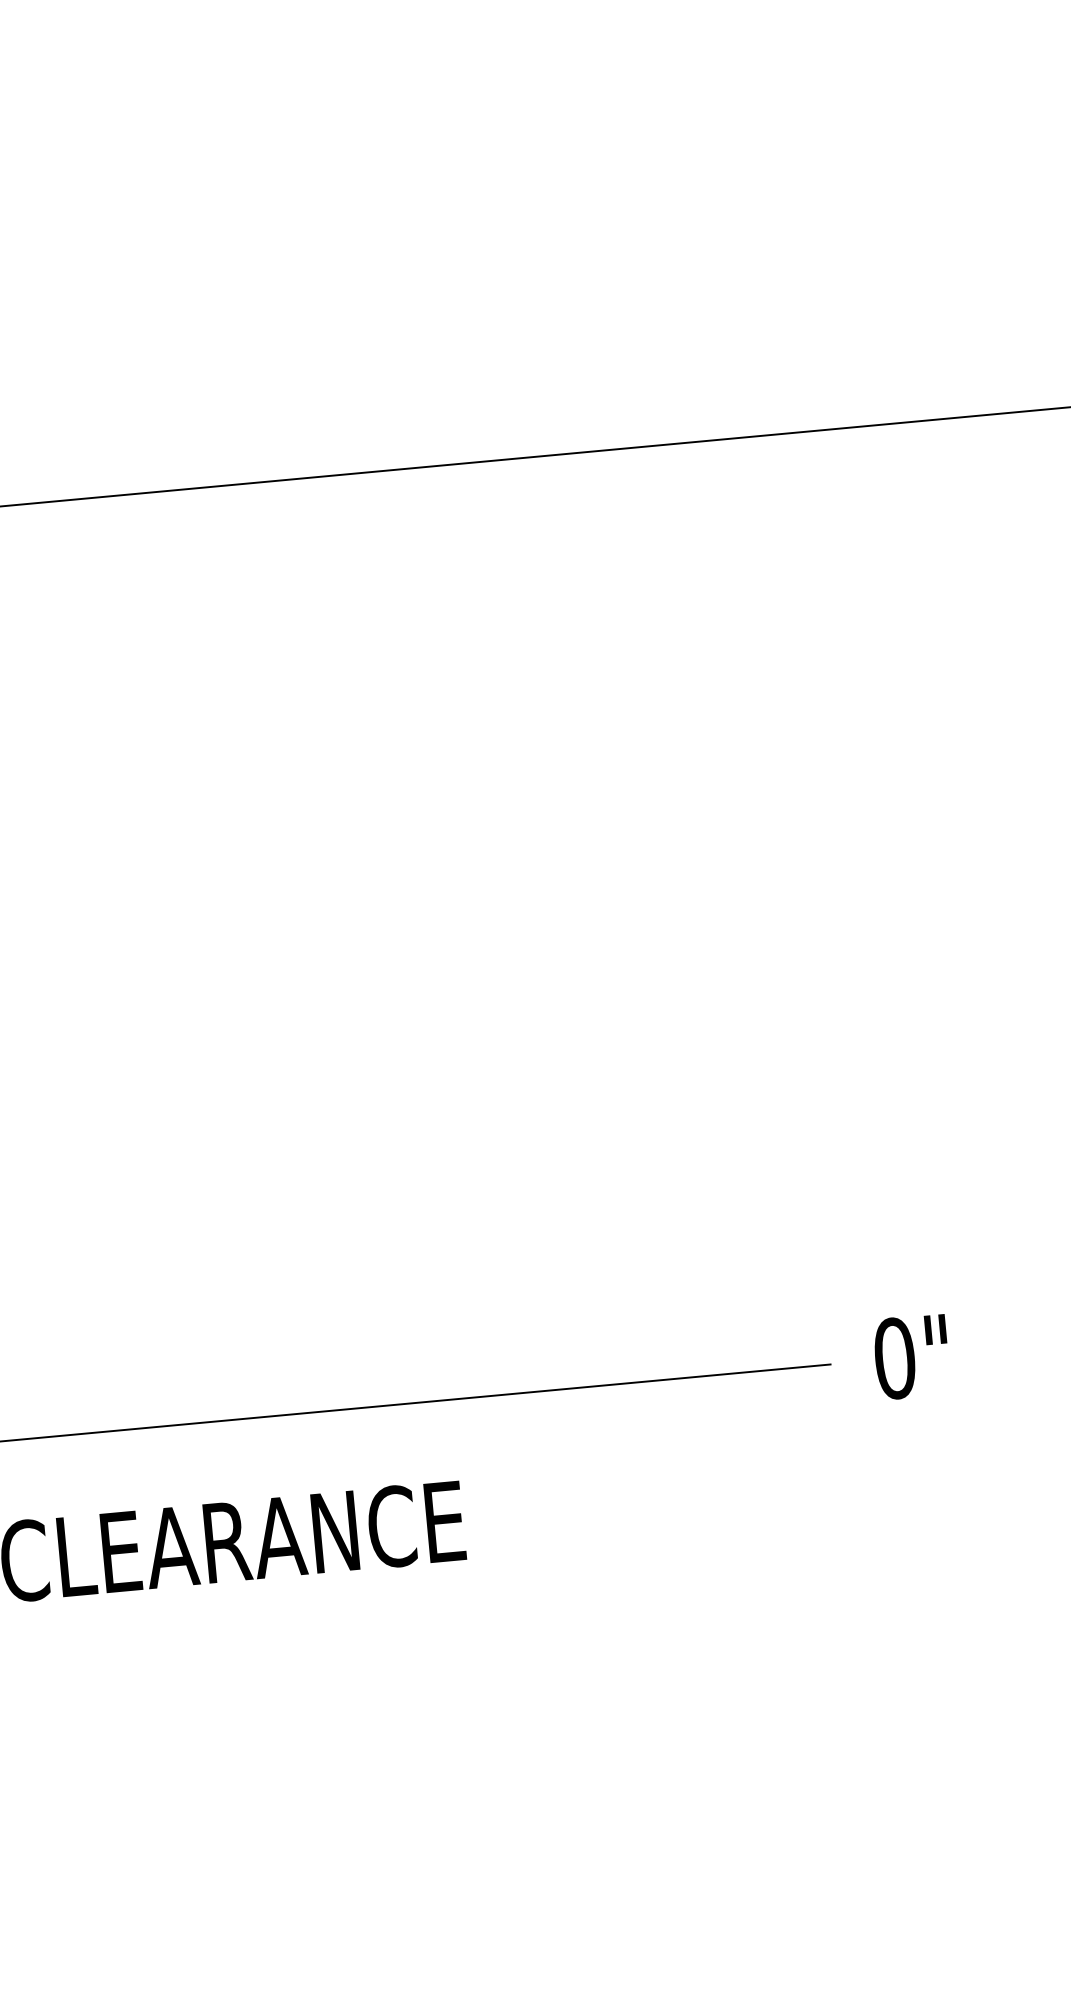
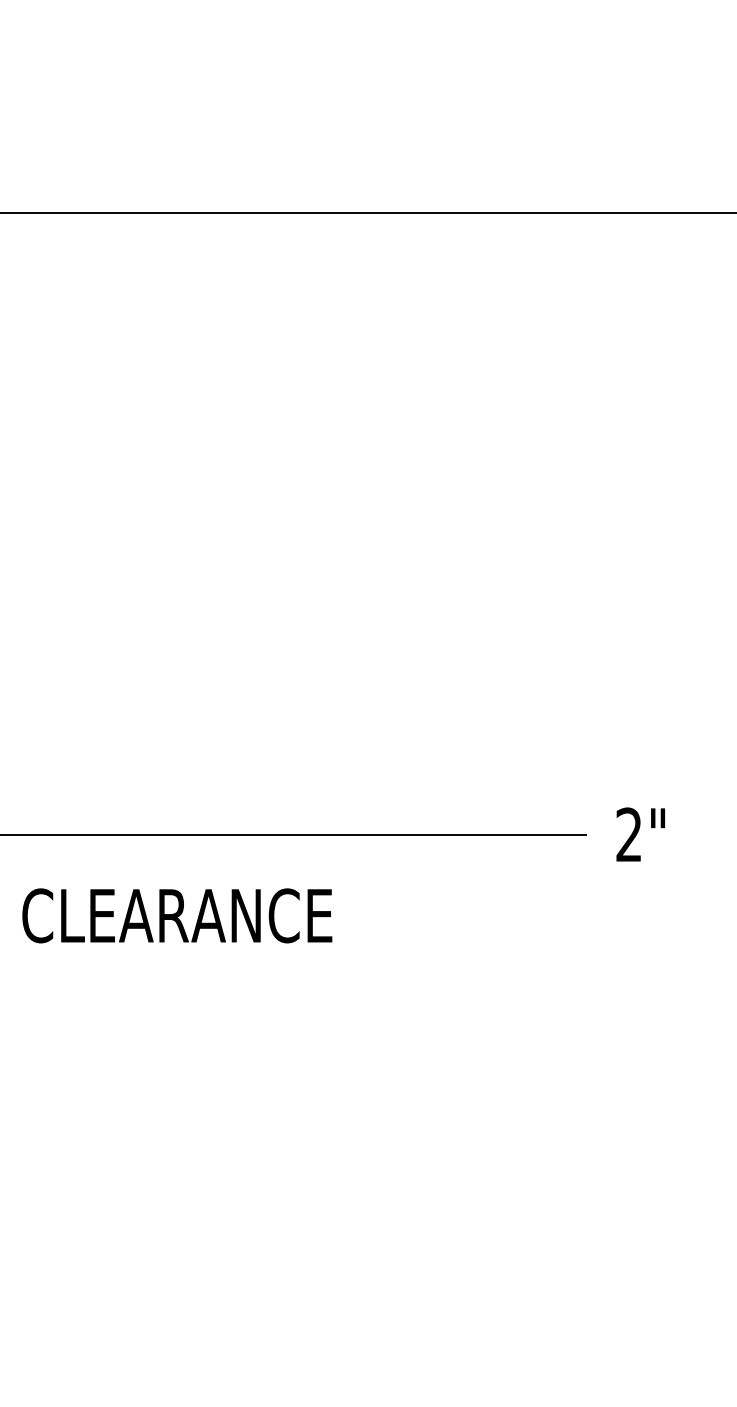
text: (895, 1357) -> (629, 834), 0" -> 2"

